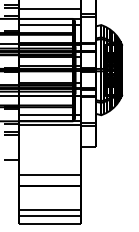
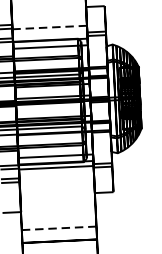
line: (49, 8) -> (49, 27), solid -> dashed
line: (49, 175) -> (58, 228), solid -> dashed

